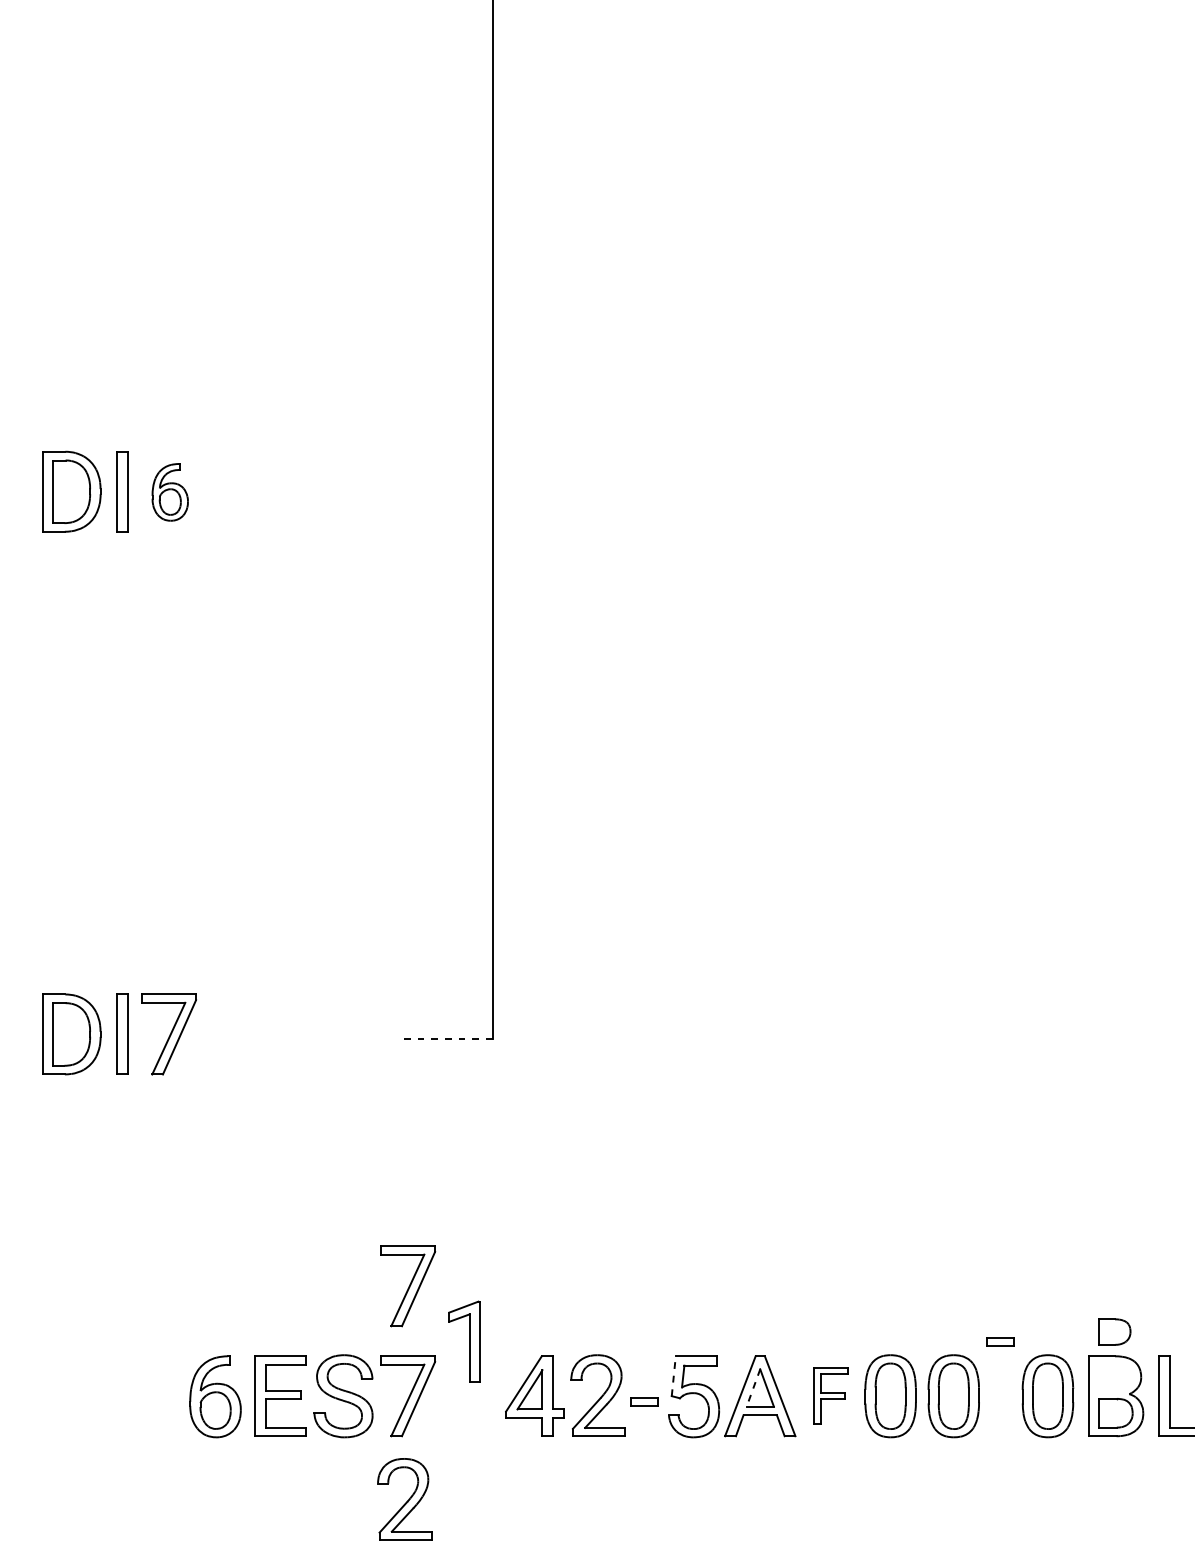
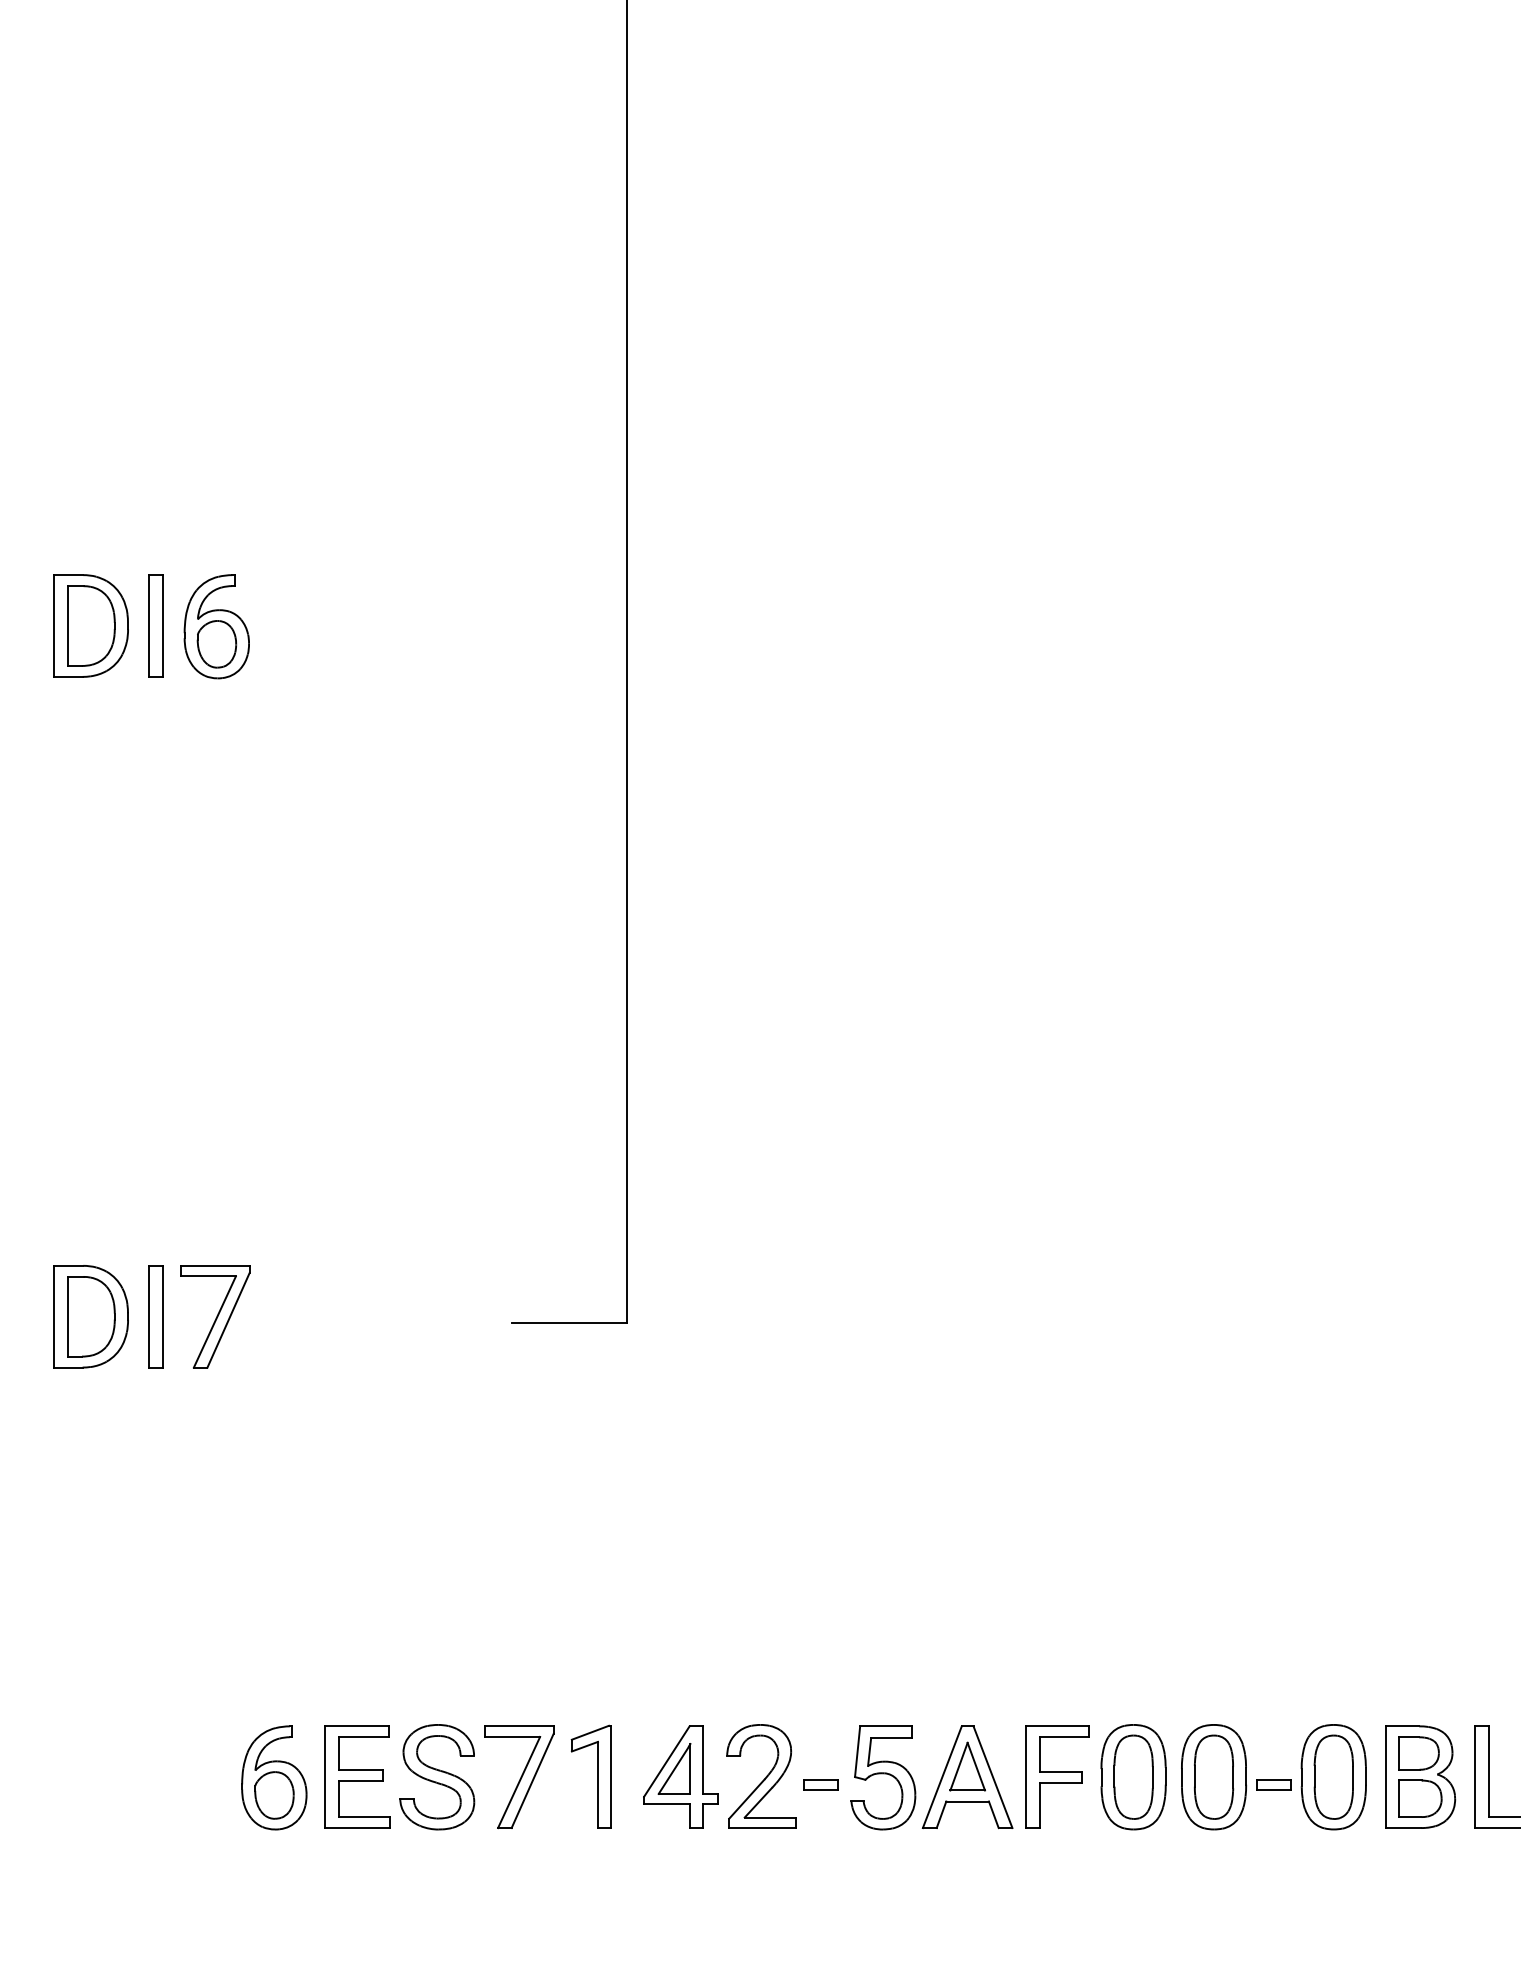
part: (170, 492) -> (216, 626), size x1.43
line: (447, 1038) -> (569, 1322), dashed -> solid
part: (408, 1286) -> (519, 1637), removed
part: (1114, 1332) -> (1418, 1753), moved
part: (469, 1341) -> (597, 1776), moved
part: (1000, 1341) -> (1273, 1784), moved
line: (673, 1376) -> (857, 1751), dashed -> solid
line: (753, 1388) -> (958, 1767), dashed -> solid
part: (830, 1395) -> (1057, 1776), size x1.43
part: (405, 1499) -> (515, 1908), removed

